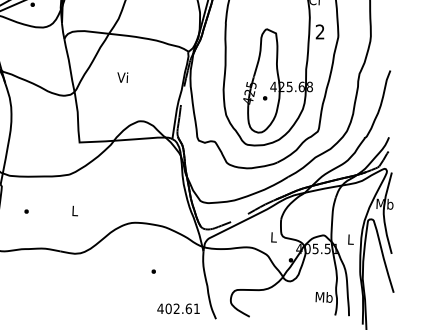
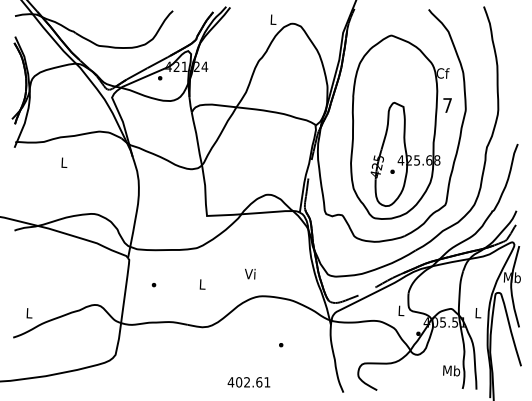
text: (320, 32) -> (447, 105), 2 -> 7
text: (123, 77) -> (250, 273), moved
text: (178, 309) -> (248, 382), moved

